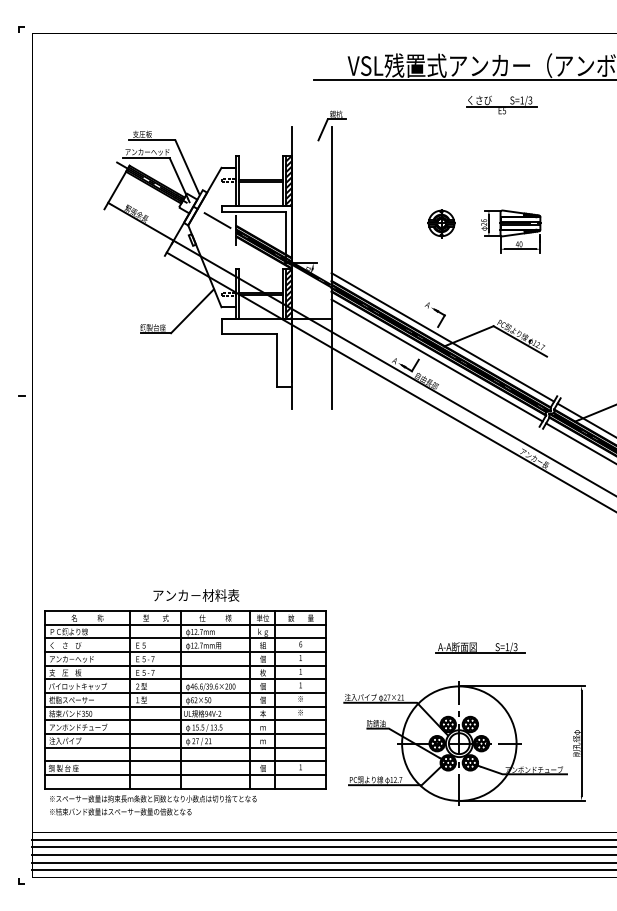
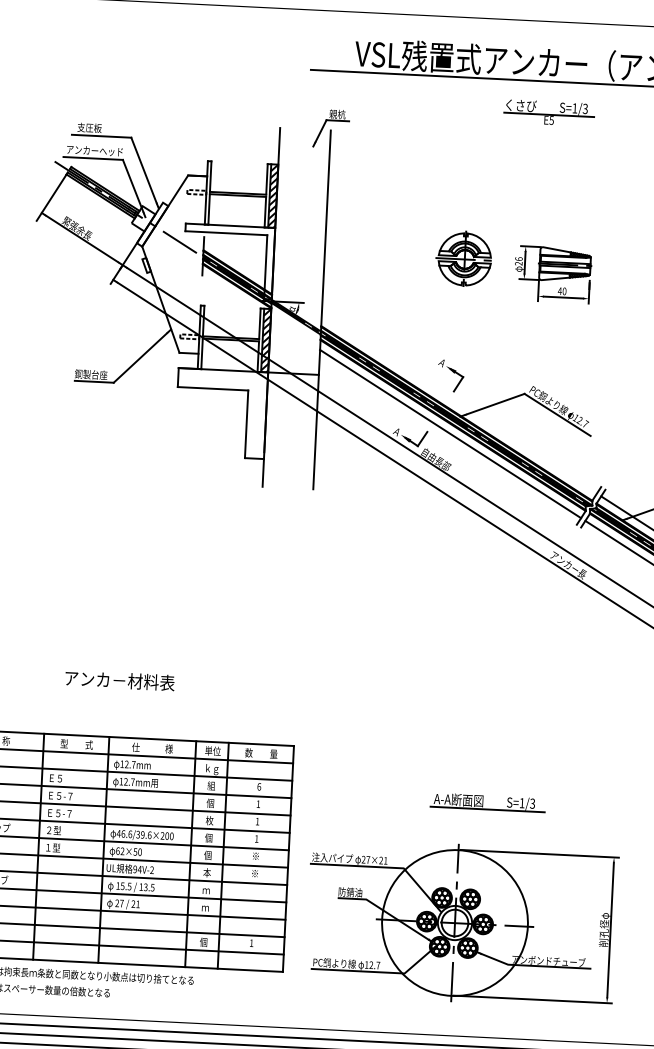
part: (441, 223) -> (464, 259), size x1.6
line: (442, 337) -> (458, 405), removed
text: (196, 595) -> (120, 680), moved

